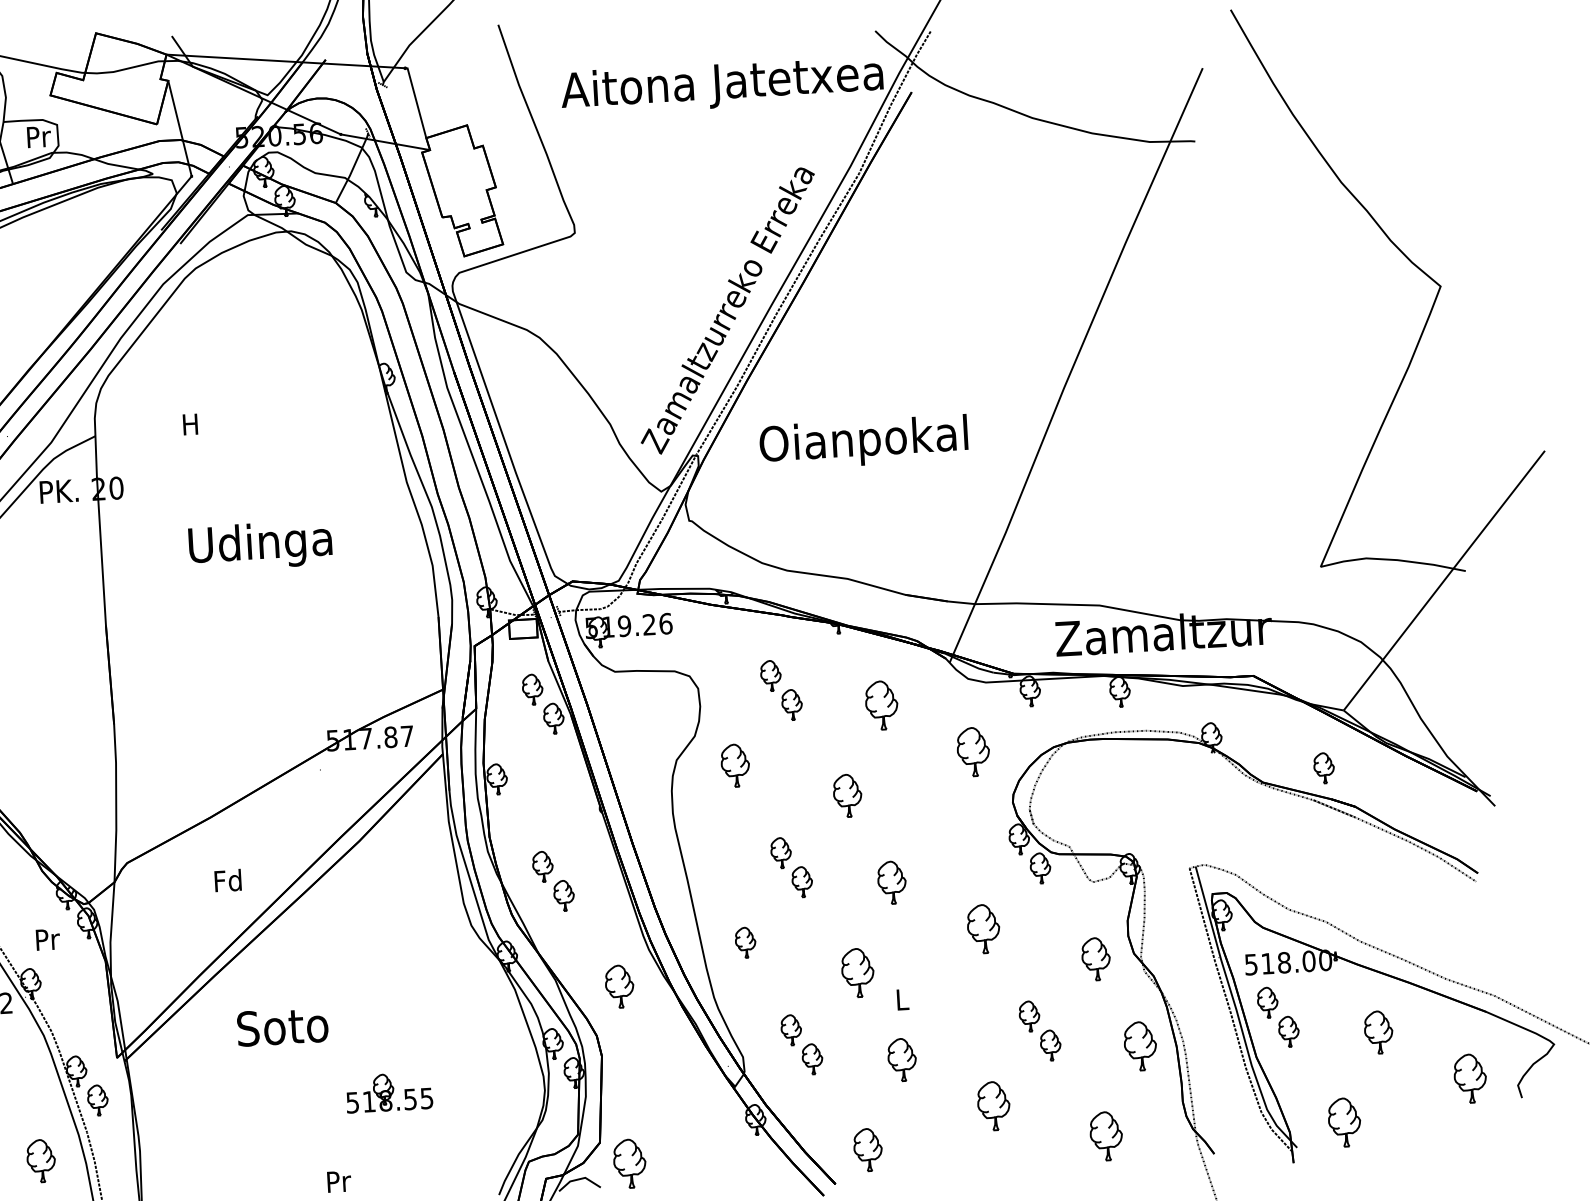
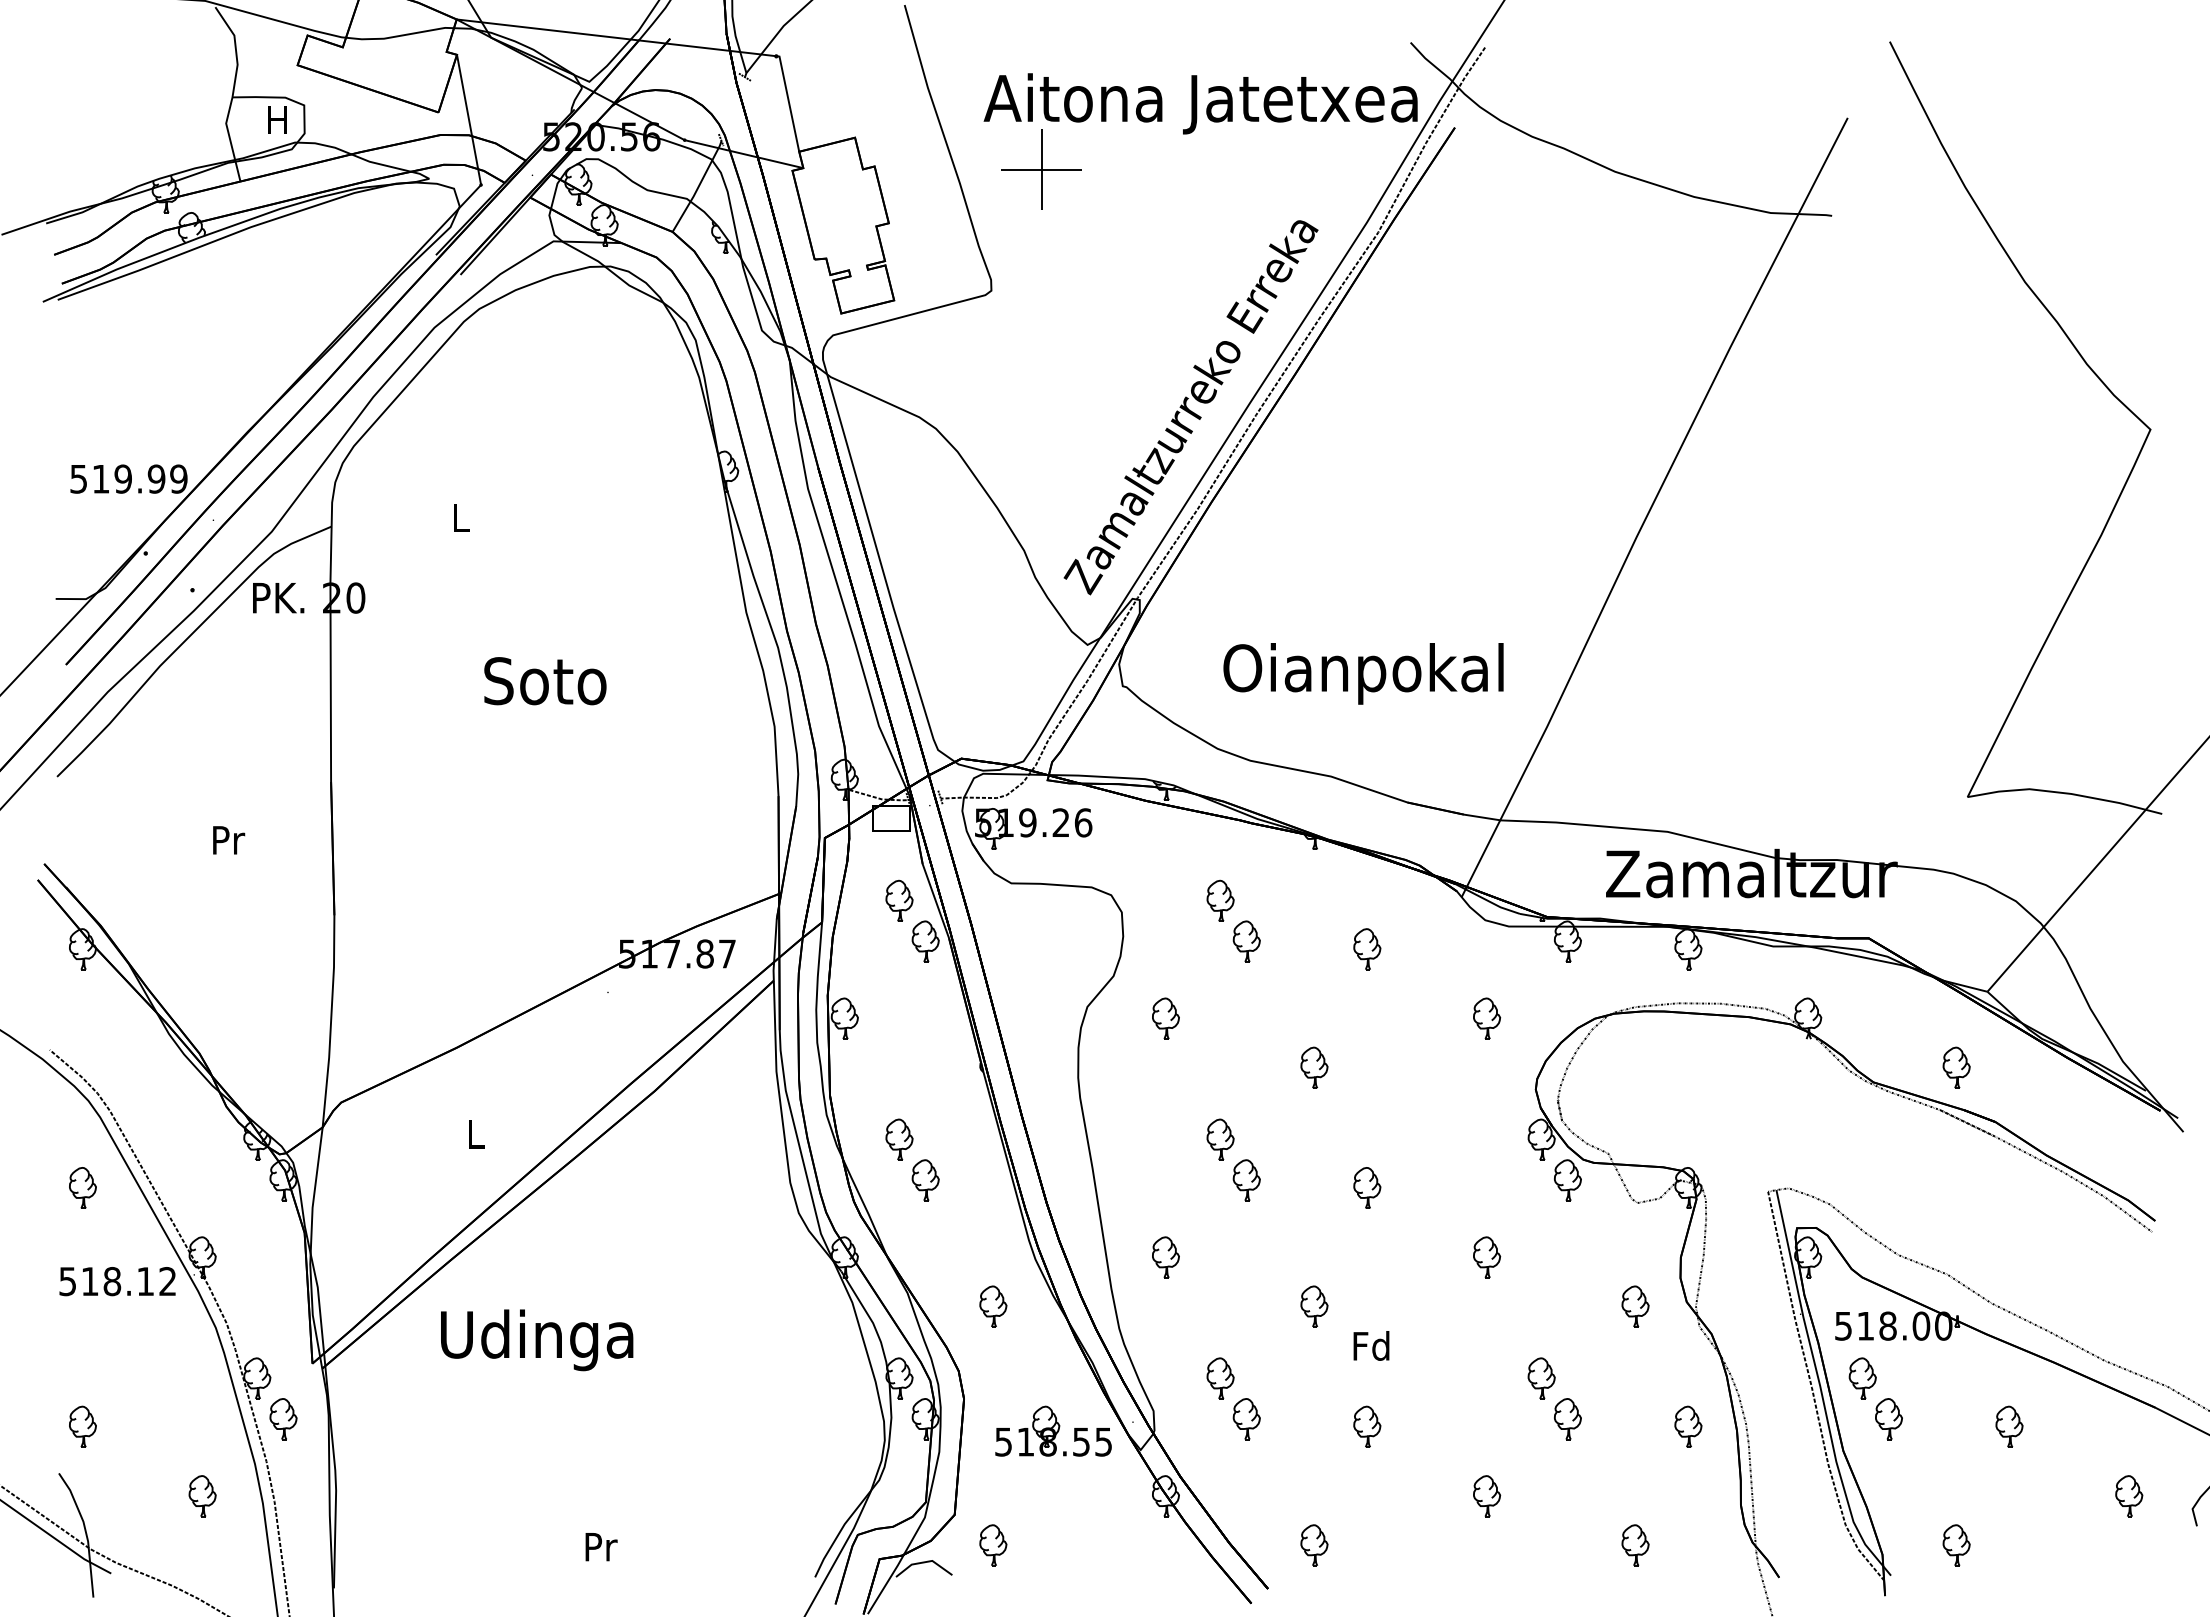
text: (39, 137) -> (279, 120), Pr -> H
part: (606, 140) -> (1041, 169), added
text: (189, 423) -> (459, 517), H -> L
text: (863, 442) -> (1363, 673), moved
text: (260, 545) -> (544, 686), Udinga -> Soto
part: (882, 705) -> (1367, 949), size x0.62
part: (973, 751) -> (1487, 1018), size x0.62
part: (735, 765) -> (1165, 1018), size x0.71
part: (847, 795) -> (1314, 1067), size x0.71
text: (228, 880) -> (475, 1133), Fd -> L
part: (892, 882) -> (1367, 1187), size x0.71
part: (984, 928) -> (1487, 1257), size x0.62
text: (48, 939) -> (229, 840), moved
part: (1096, 959) -> (1635, 1306), size x0.71
part: (857, 972) -> (1314, 1306), size x0.62
part: (619, 986) -> (993, 1306), size x0.71
text: (901, 999) -> (1371, 1345), L -> Fd
text: (282, 1031) -> (537, 1340), Soto -> Udinga
part: (1378, 1032) -> (2009, 1426), size x0.71
part: (1140, 1045) -> (1688, 1426), size x0.62
part: (902, 1059) -> (1367, 1426), size x0.71
part: (1470, 1078) -> (2129, 1496), size x0.62
part: (389, 1092) -> (1053, 1430), moved
part: (994, 1106) -> (1487, 1496), size x0.62
part: (1344, 1122) -> (1956, 1545), size x0.62
part: (1106, 1136) -> (1635, 1545), size x0.62
part: (868, 1150) -> (1314, 1545), size x0.71
part: (41, 1161) -> (202, 1496), size x0.71
part: (630, 1163) -> (993, 1545), size x0.62

